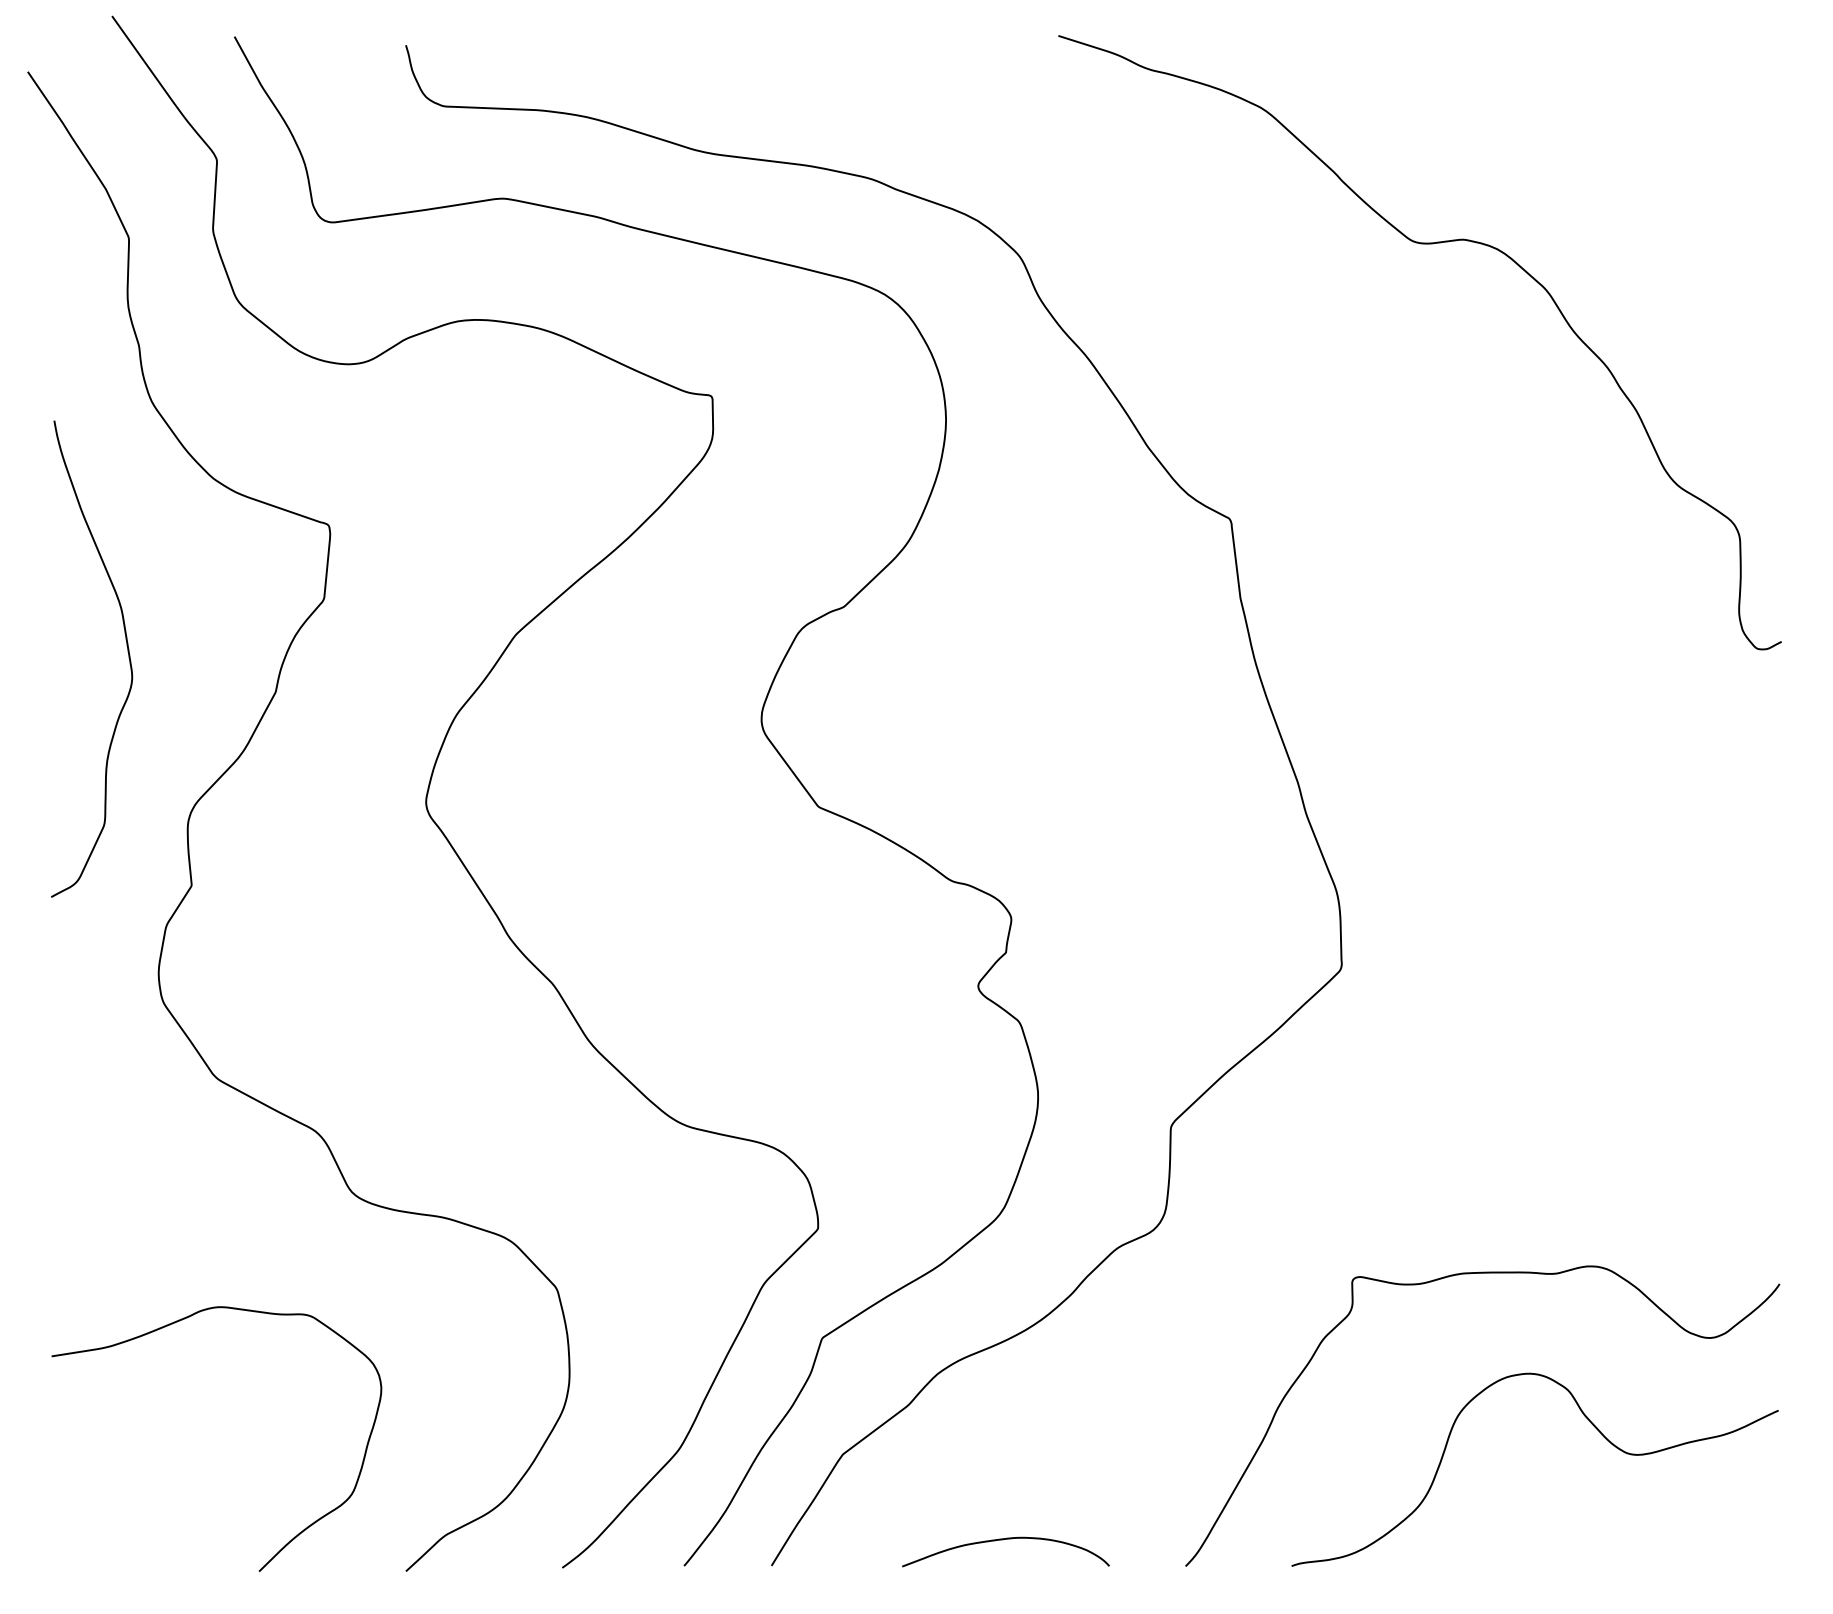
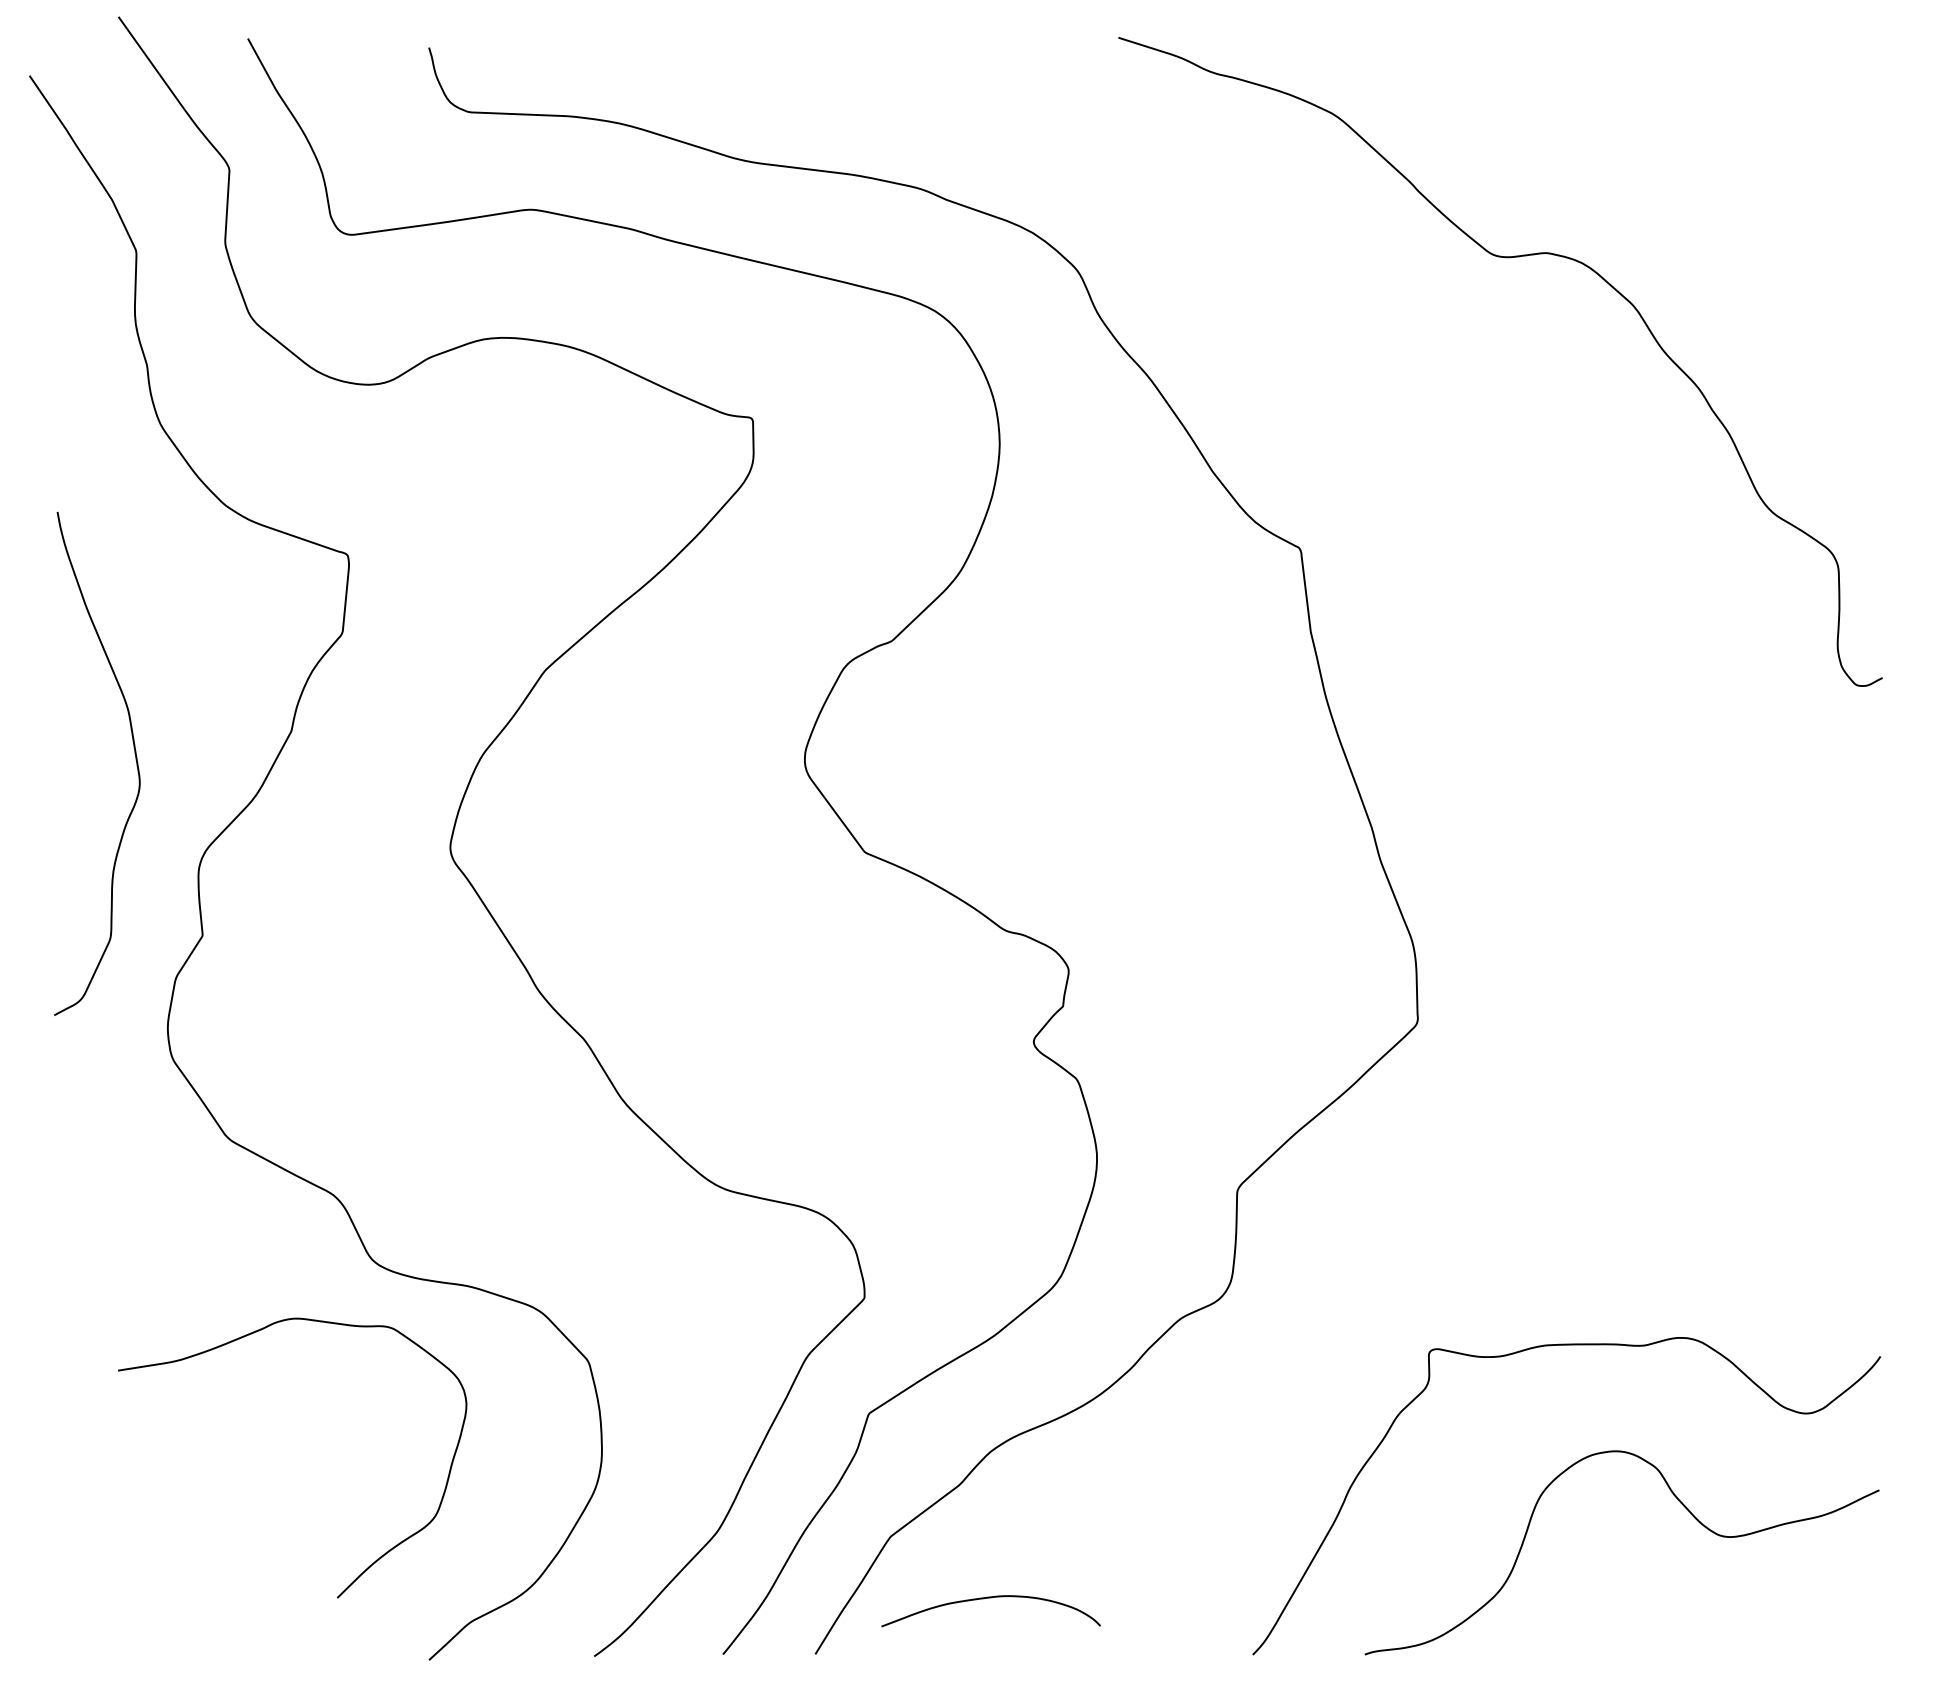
curve: (127, 652) -> (134, 756), moved
curve: (170, 1325) -> (243, 1338), moved
curve: (1003, 1540) -> (988, 1598), moved

